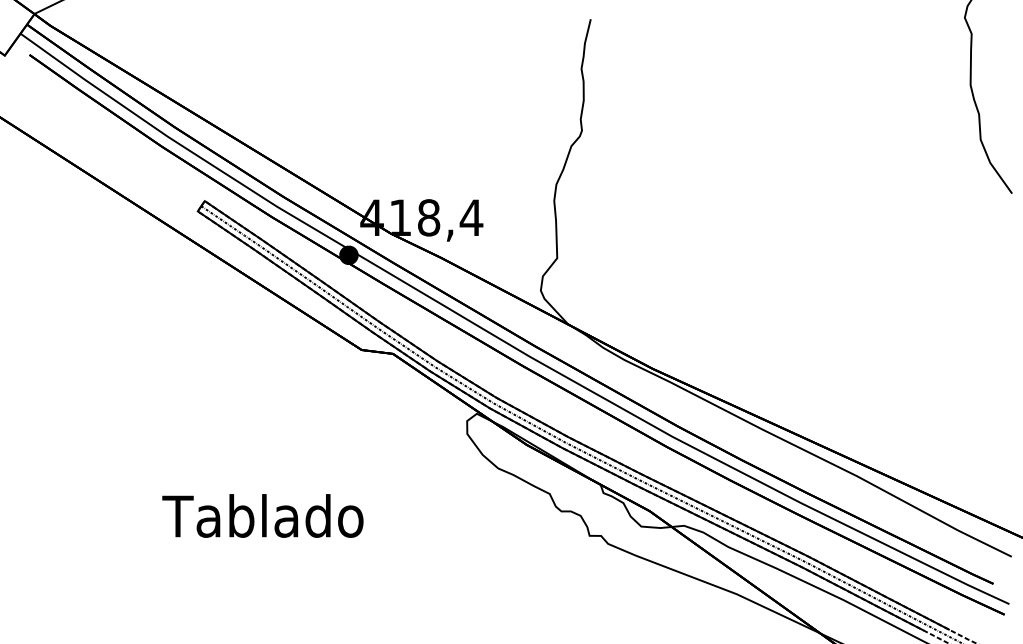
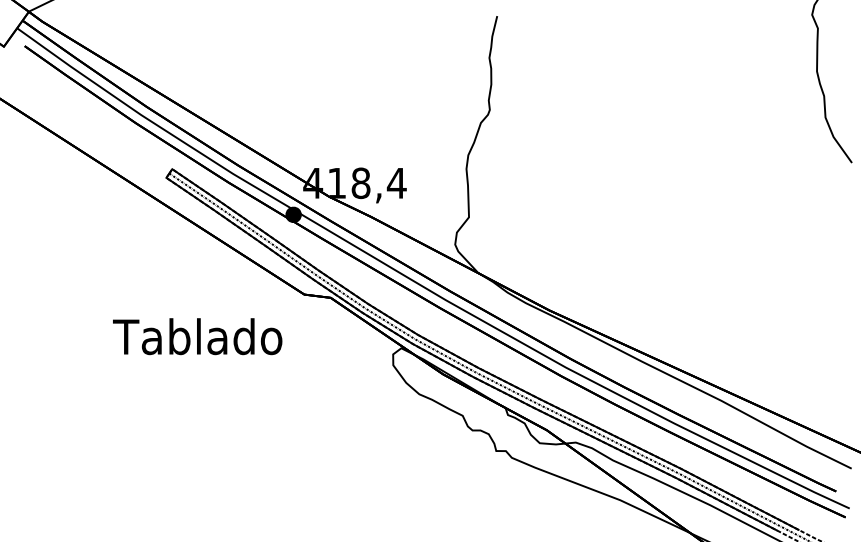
text: (262, 515) -> (197, 336), moved

